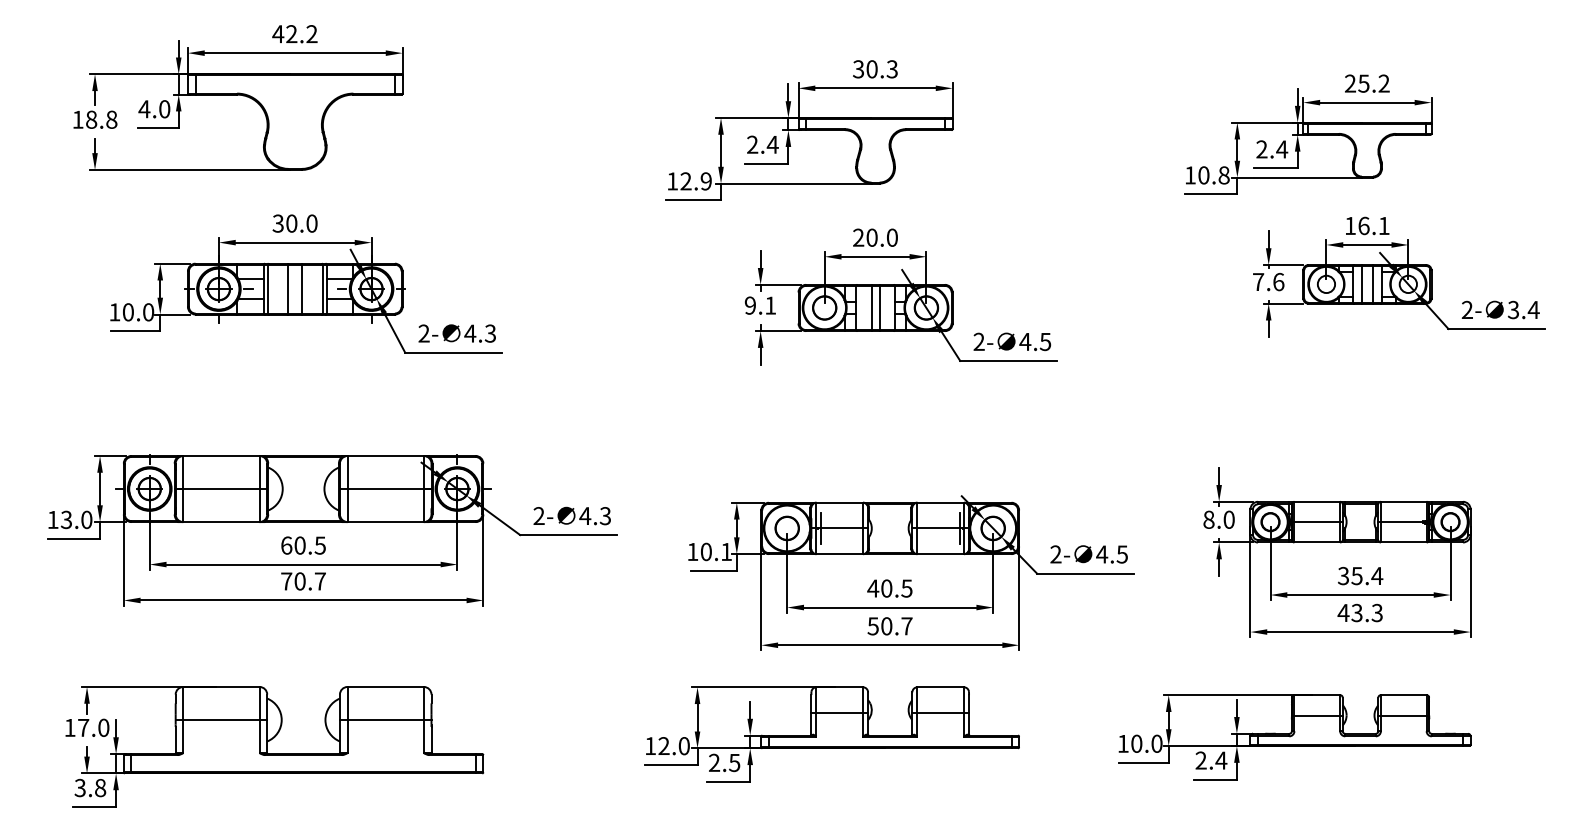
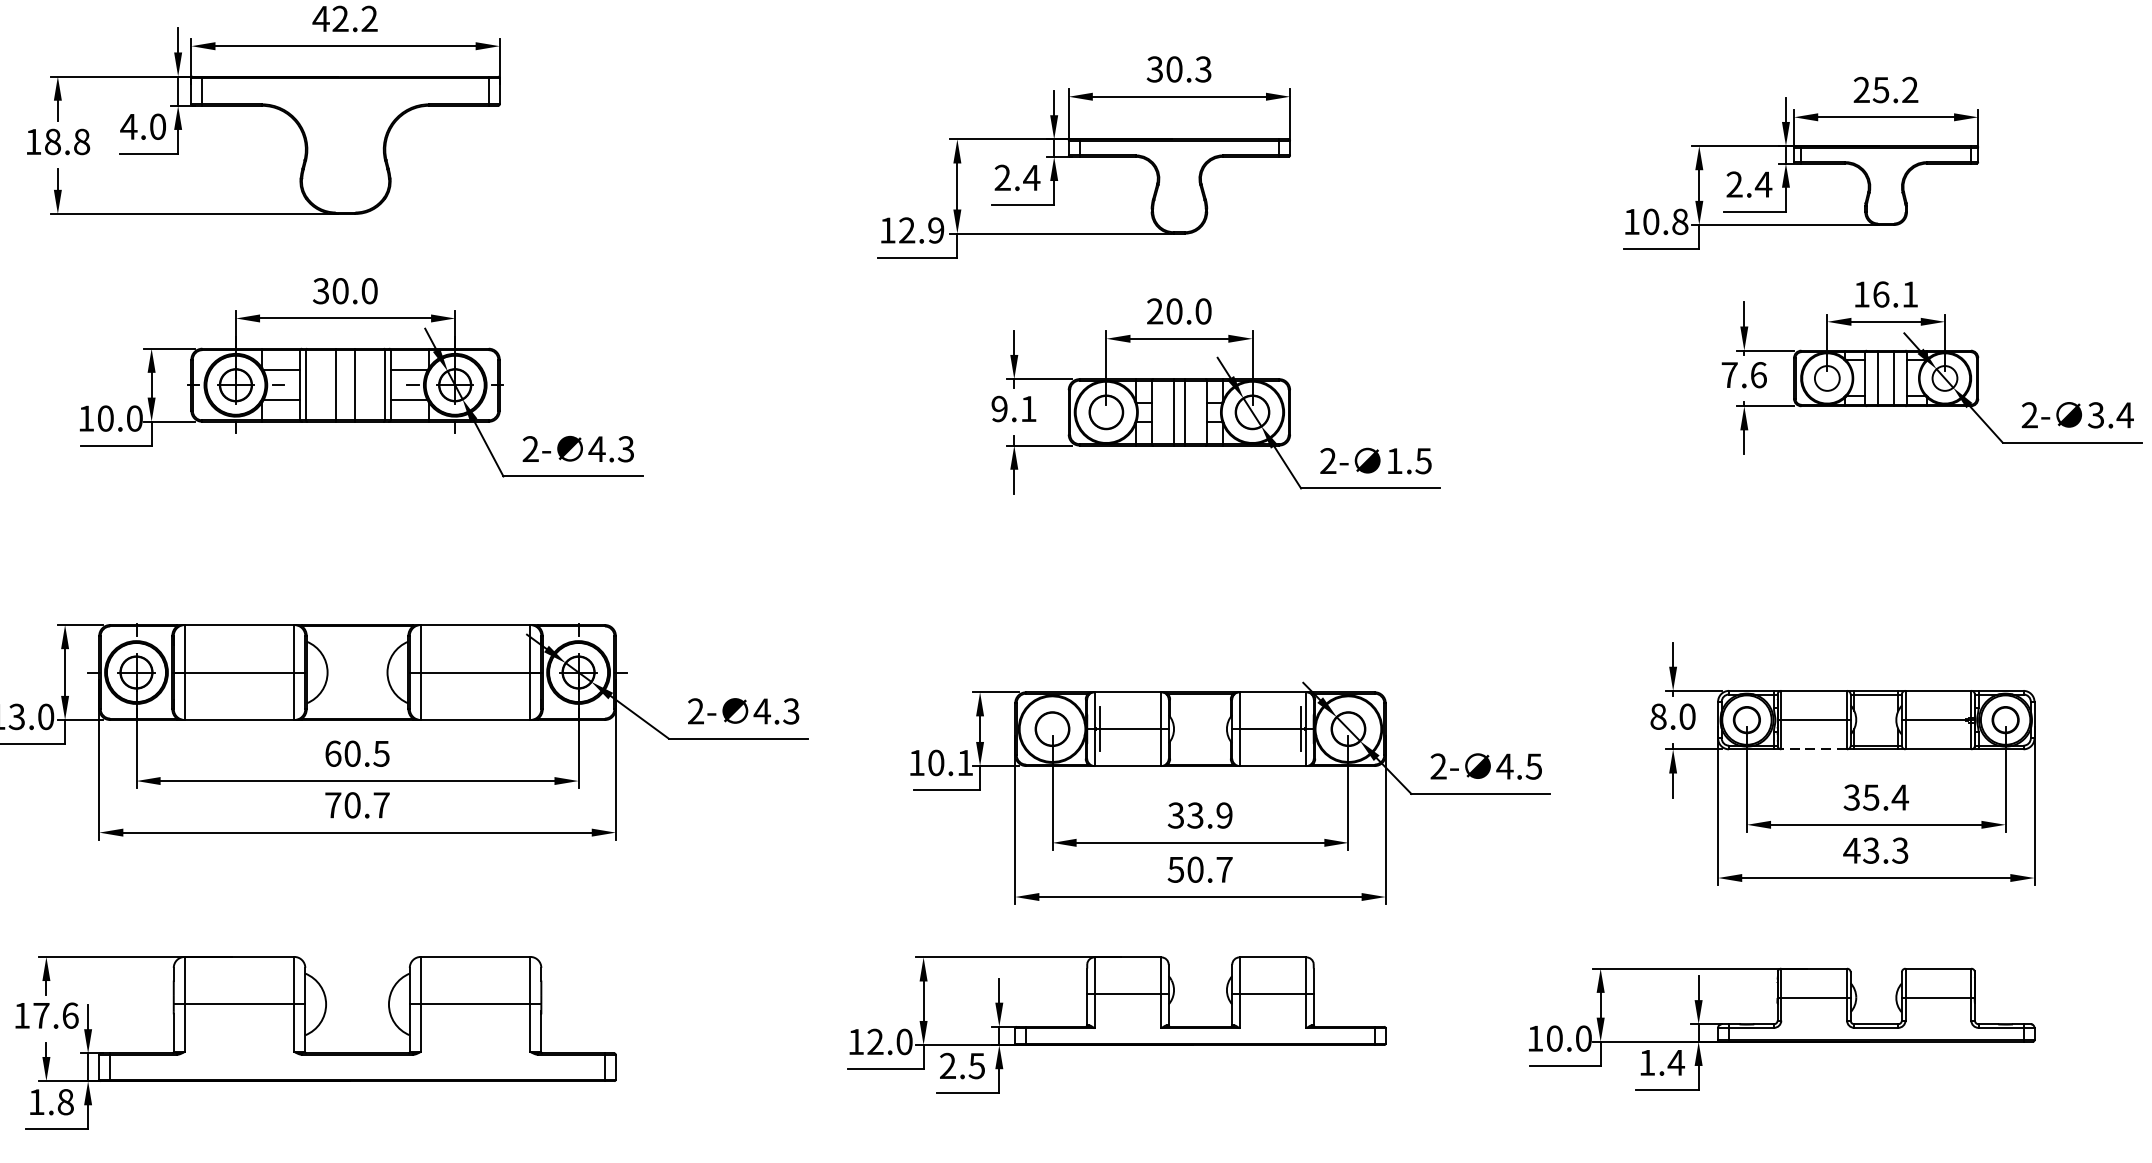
text: (1025, 341) -> (1394, 460), 4.5 -> 1.5
line: (1317, 542) -> (1814, 749), solid -> dashed
text: (889, 588) -> (1199, 815), 40.5 -> 33.9
text: (103, 727) -> (70, 1015), 17.0 -> 17.6
text: (1200, 760) -> (1646, 1062), 2.4 -> 1.4
text: (79, 787) -> (35, 1101), 3.8 -> 1.8

